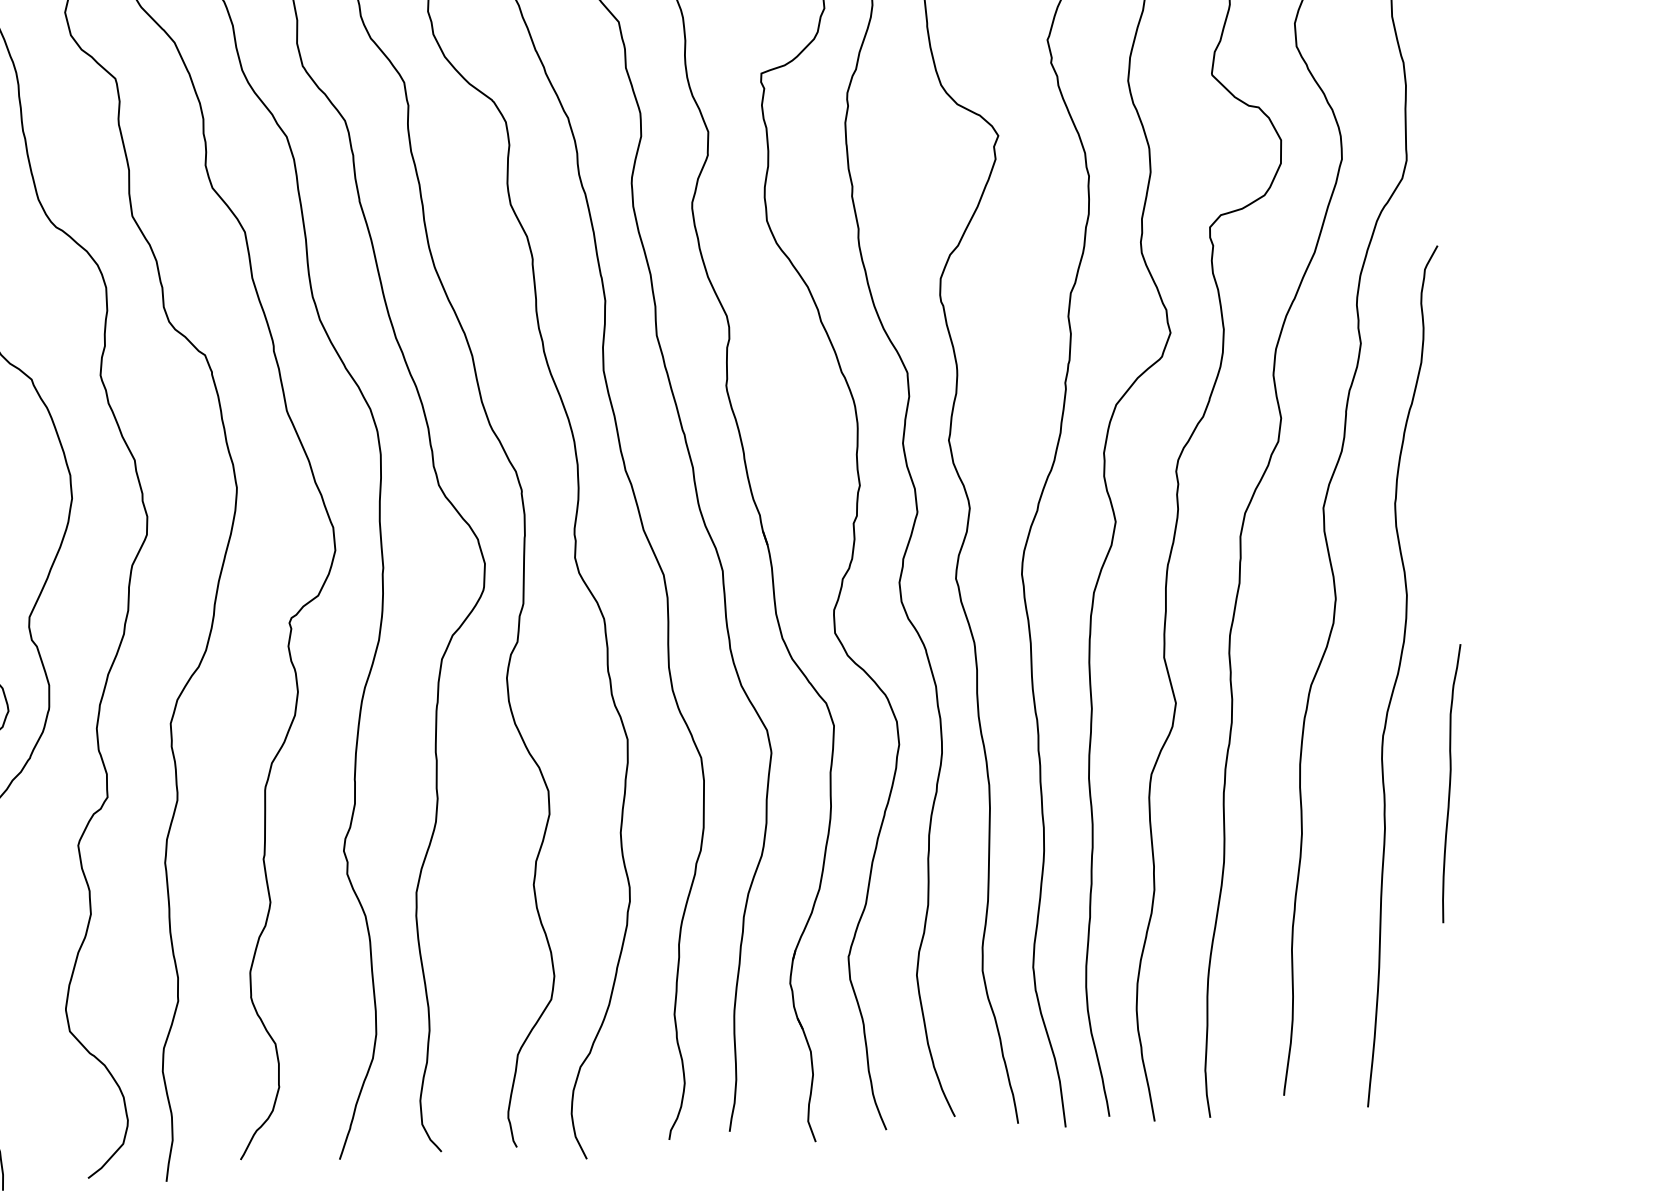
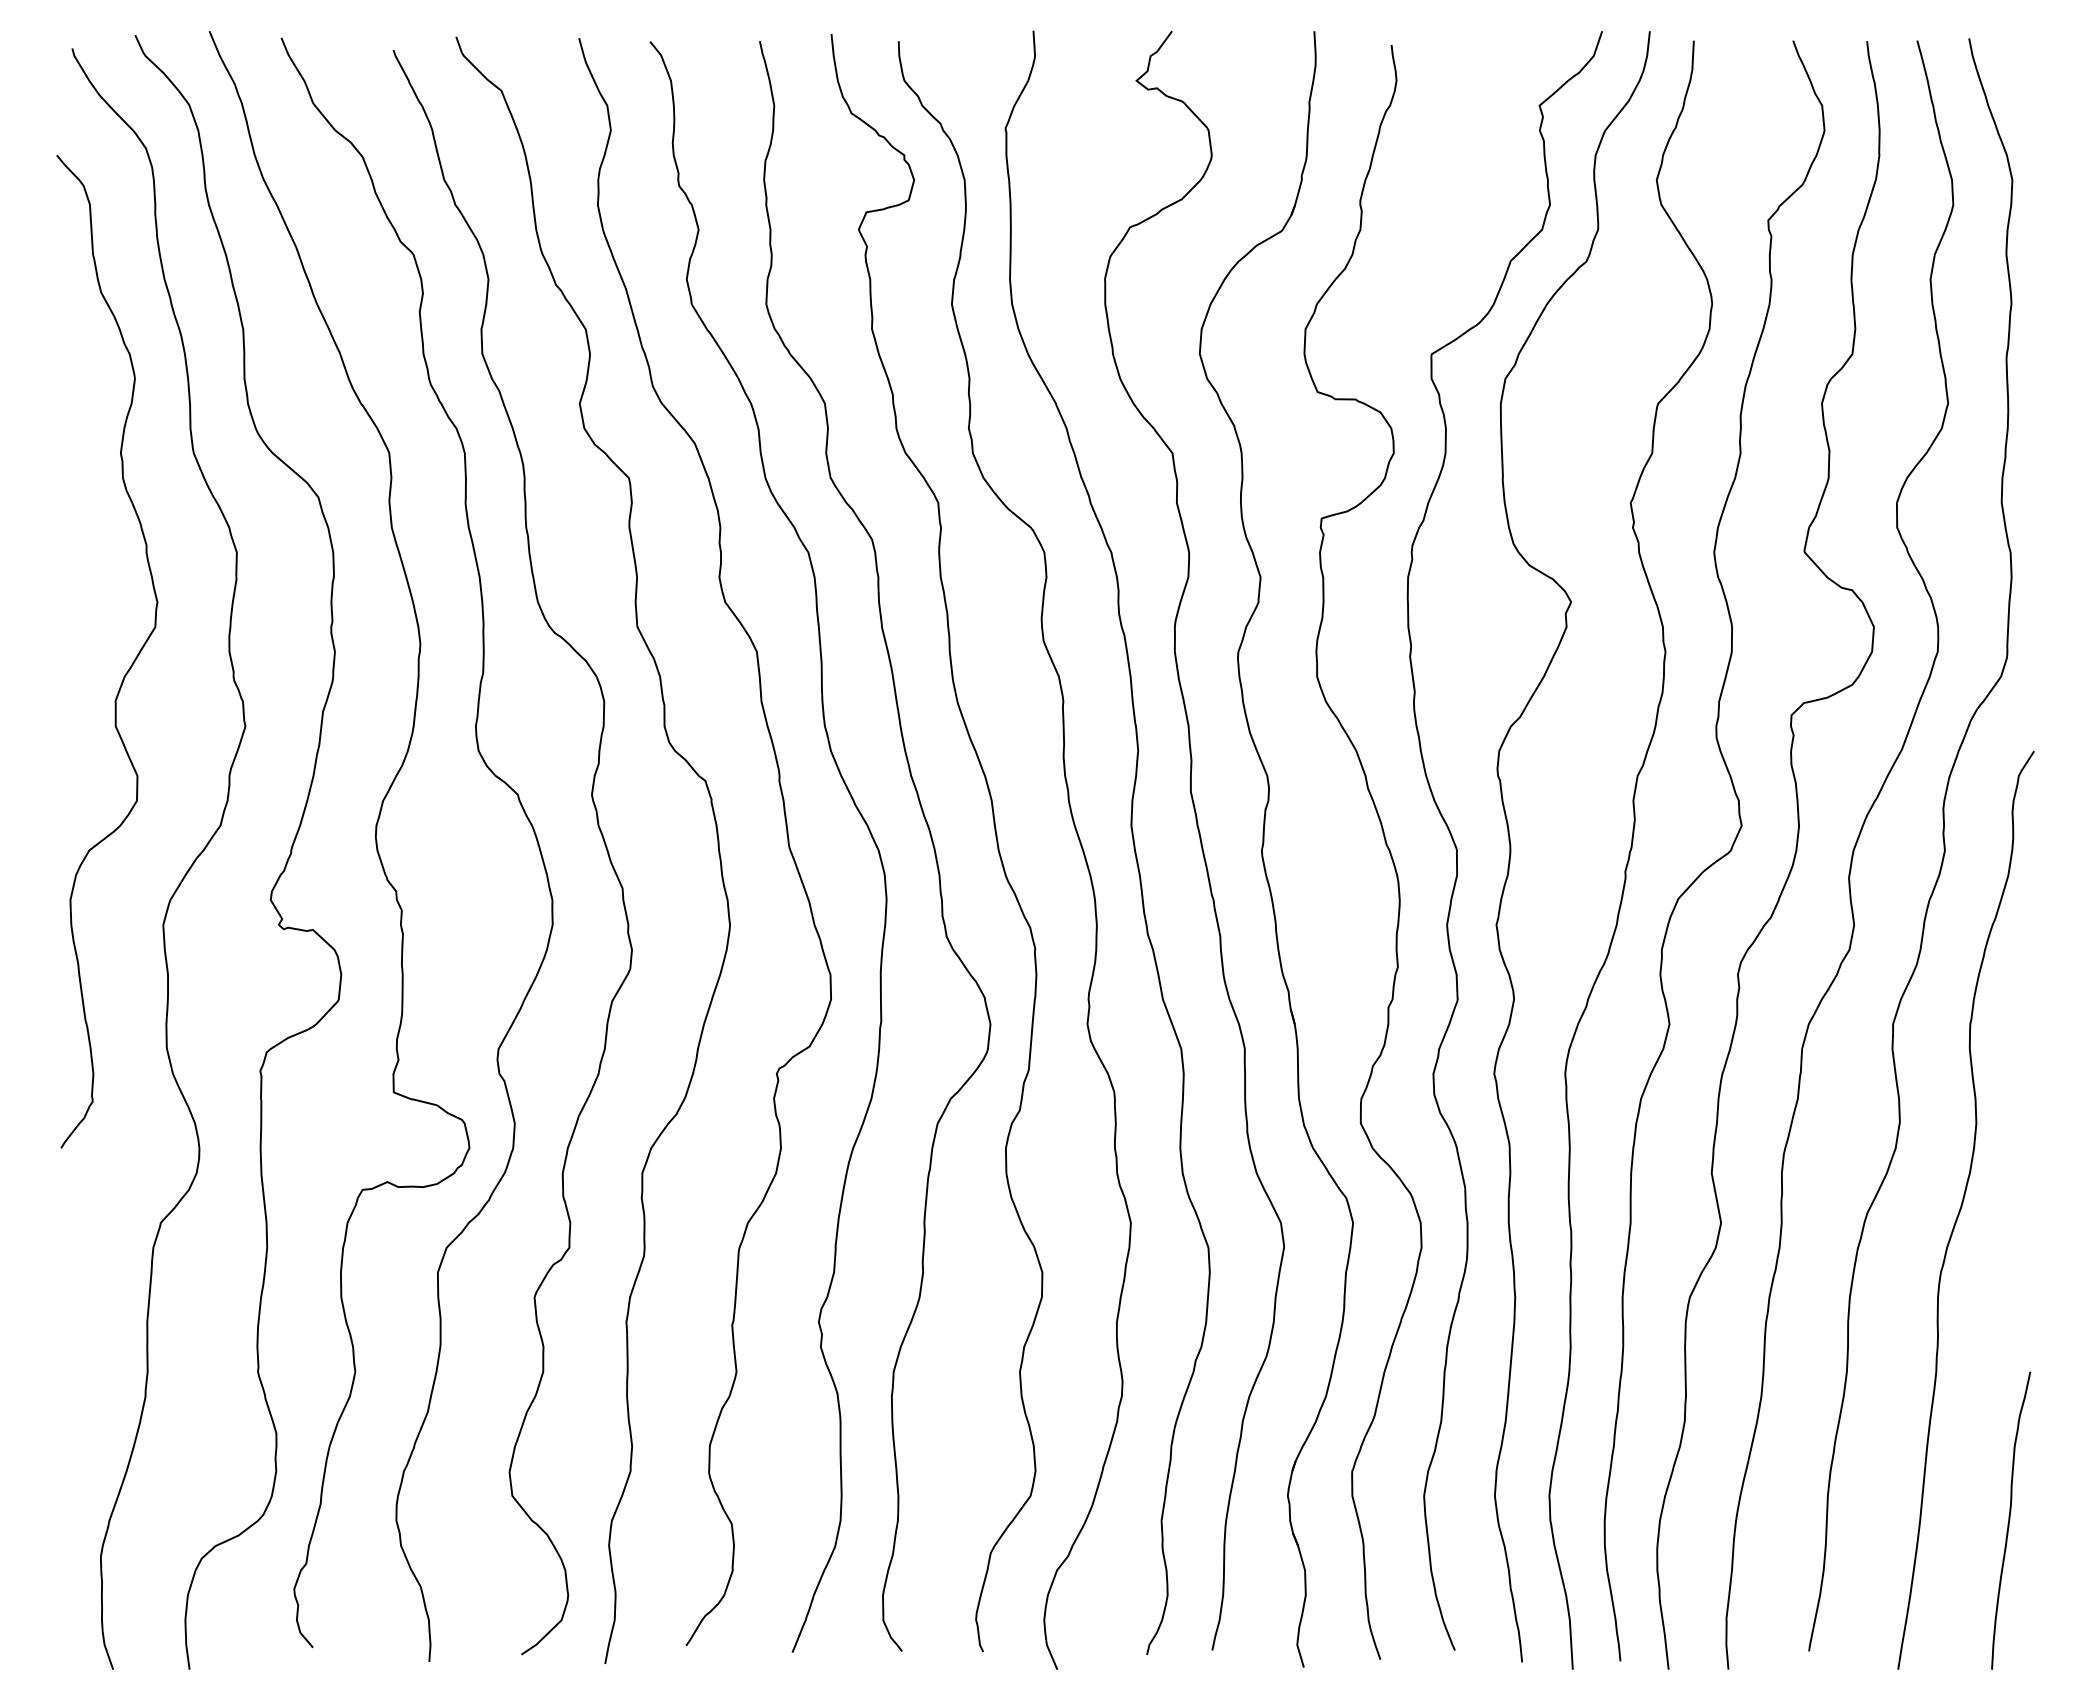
curve: (1451, 783) -> (2010, 1520), moved

